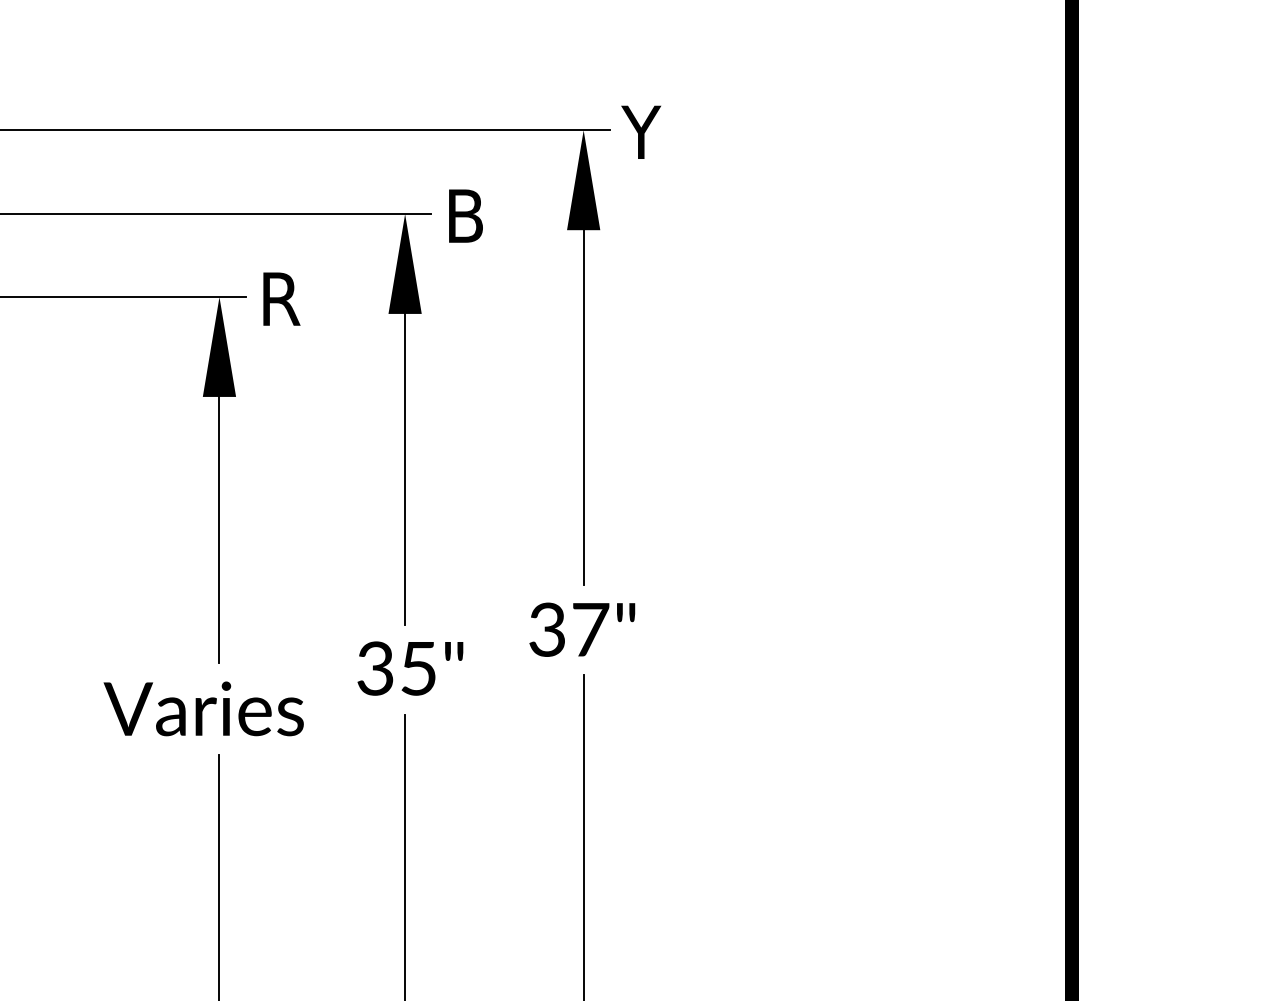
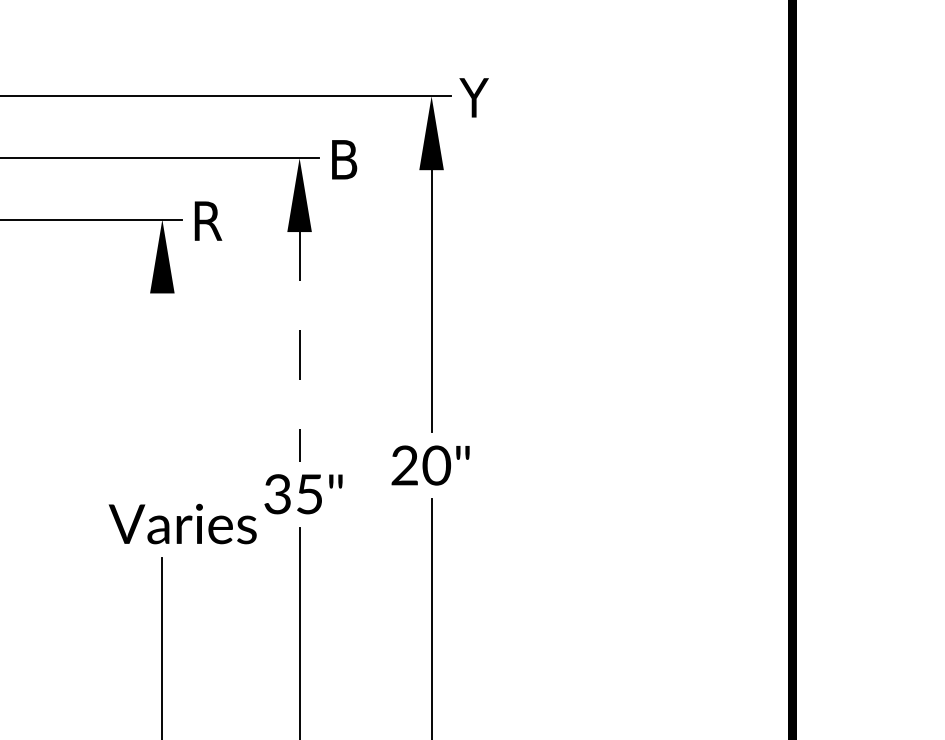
line: (404, 470) -> (299, 347), solid -> dashed
line: (219, 529) -> (162, 391), removed
text: (570, 629) -> (421, 465), 37" -> 20"
text: (203, 708) -> (182, 523), moved

